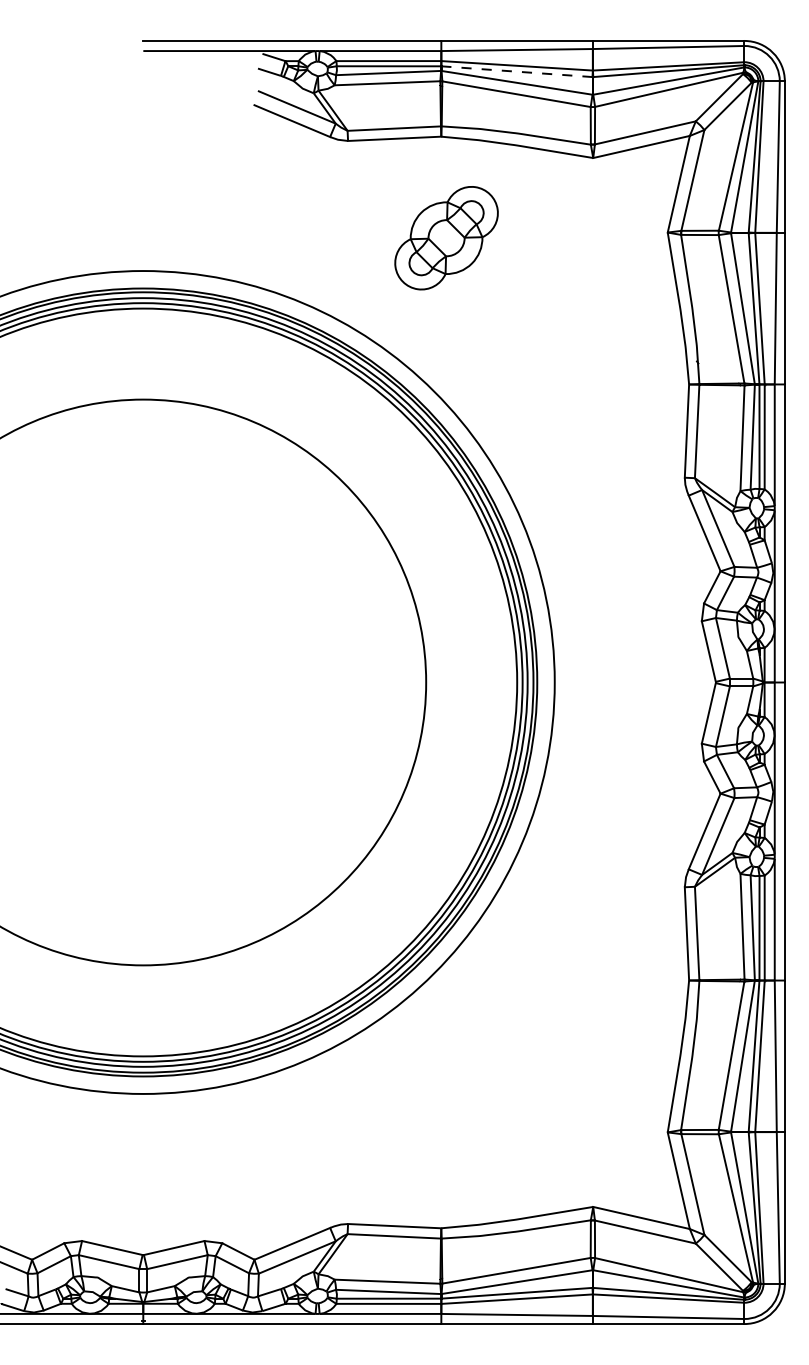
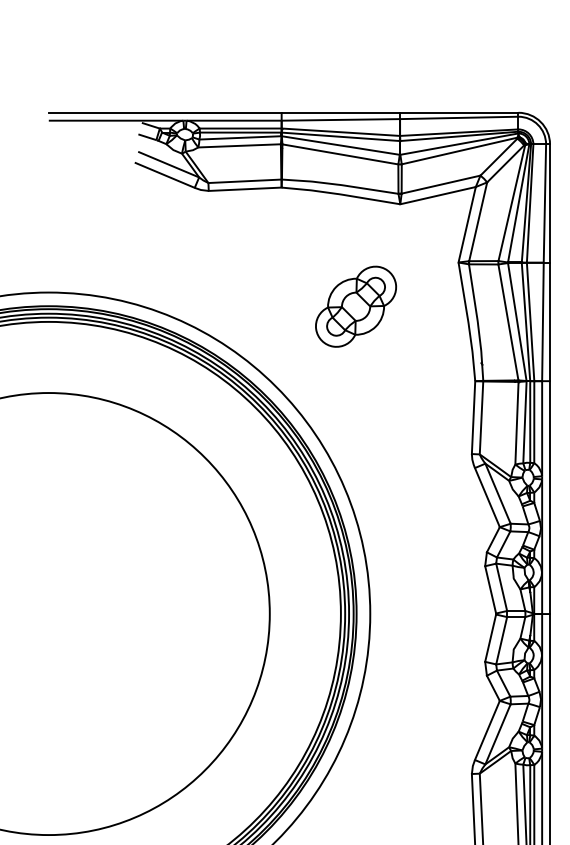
line: (517, 71) -> (341, 136), dashed -> solid
part: (446, 238) -> (356, 306), moved

